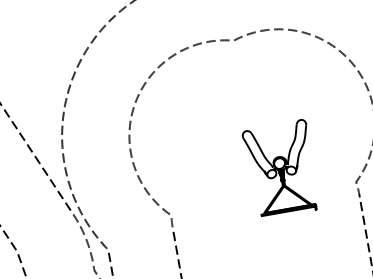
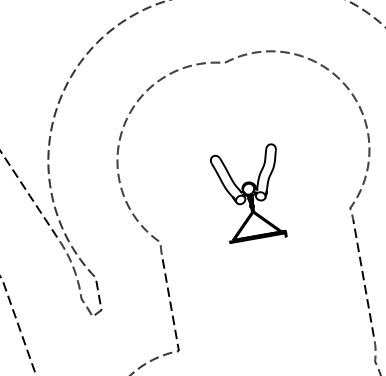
part: (279, 167) -> (248, 193), moved

